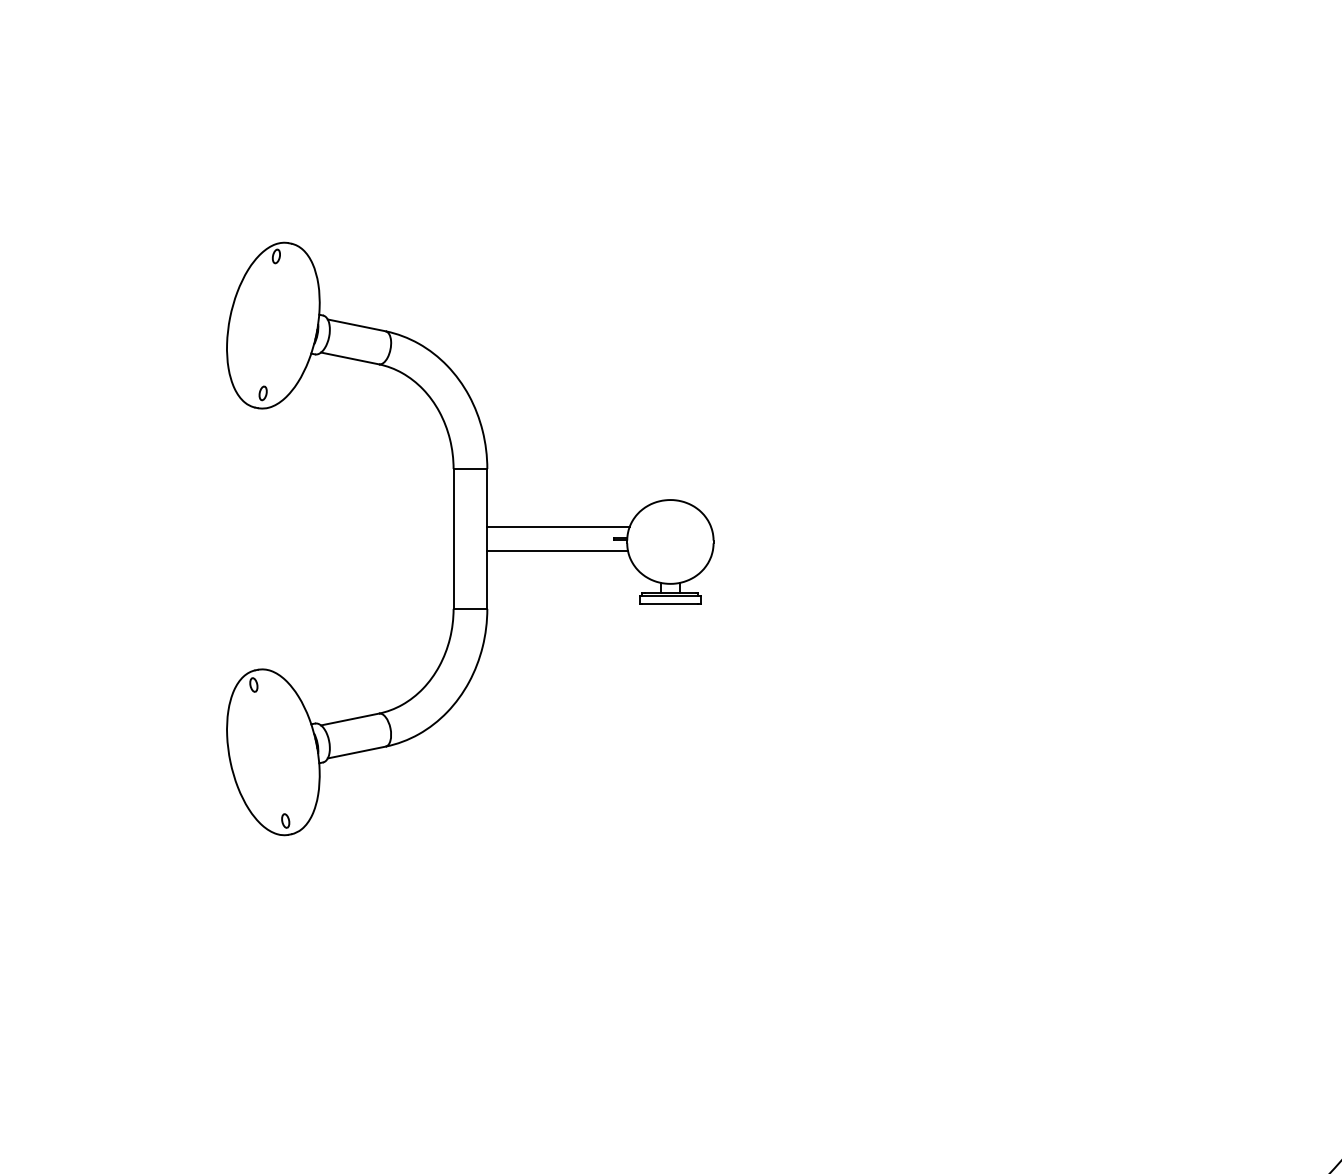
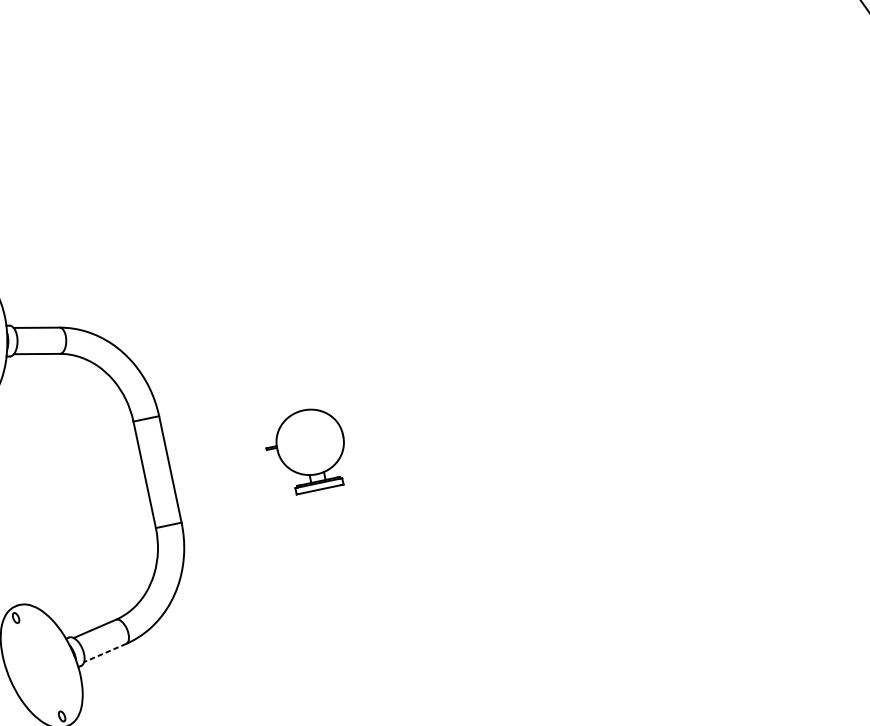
line: (558, 527) -> (222, 449), removed
line: (557, 550) -> (225, 466), removed
line: (356, 752) -> (105, 652), solid -> dashed

